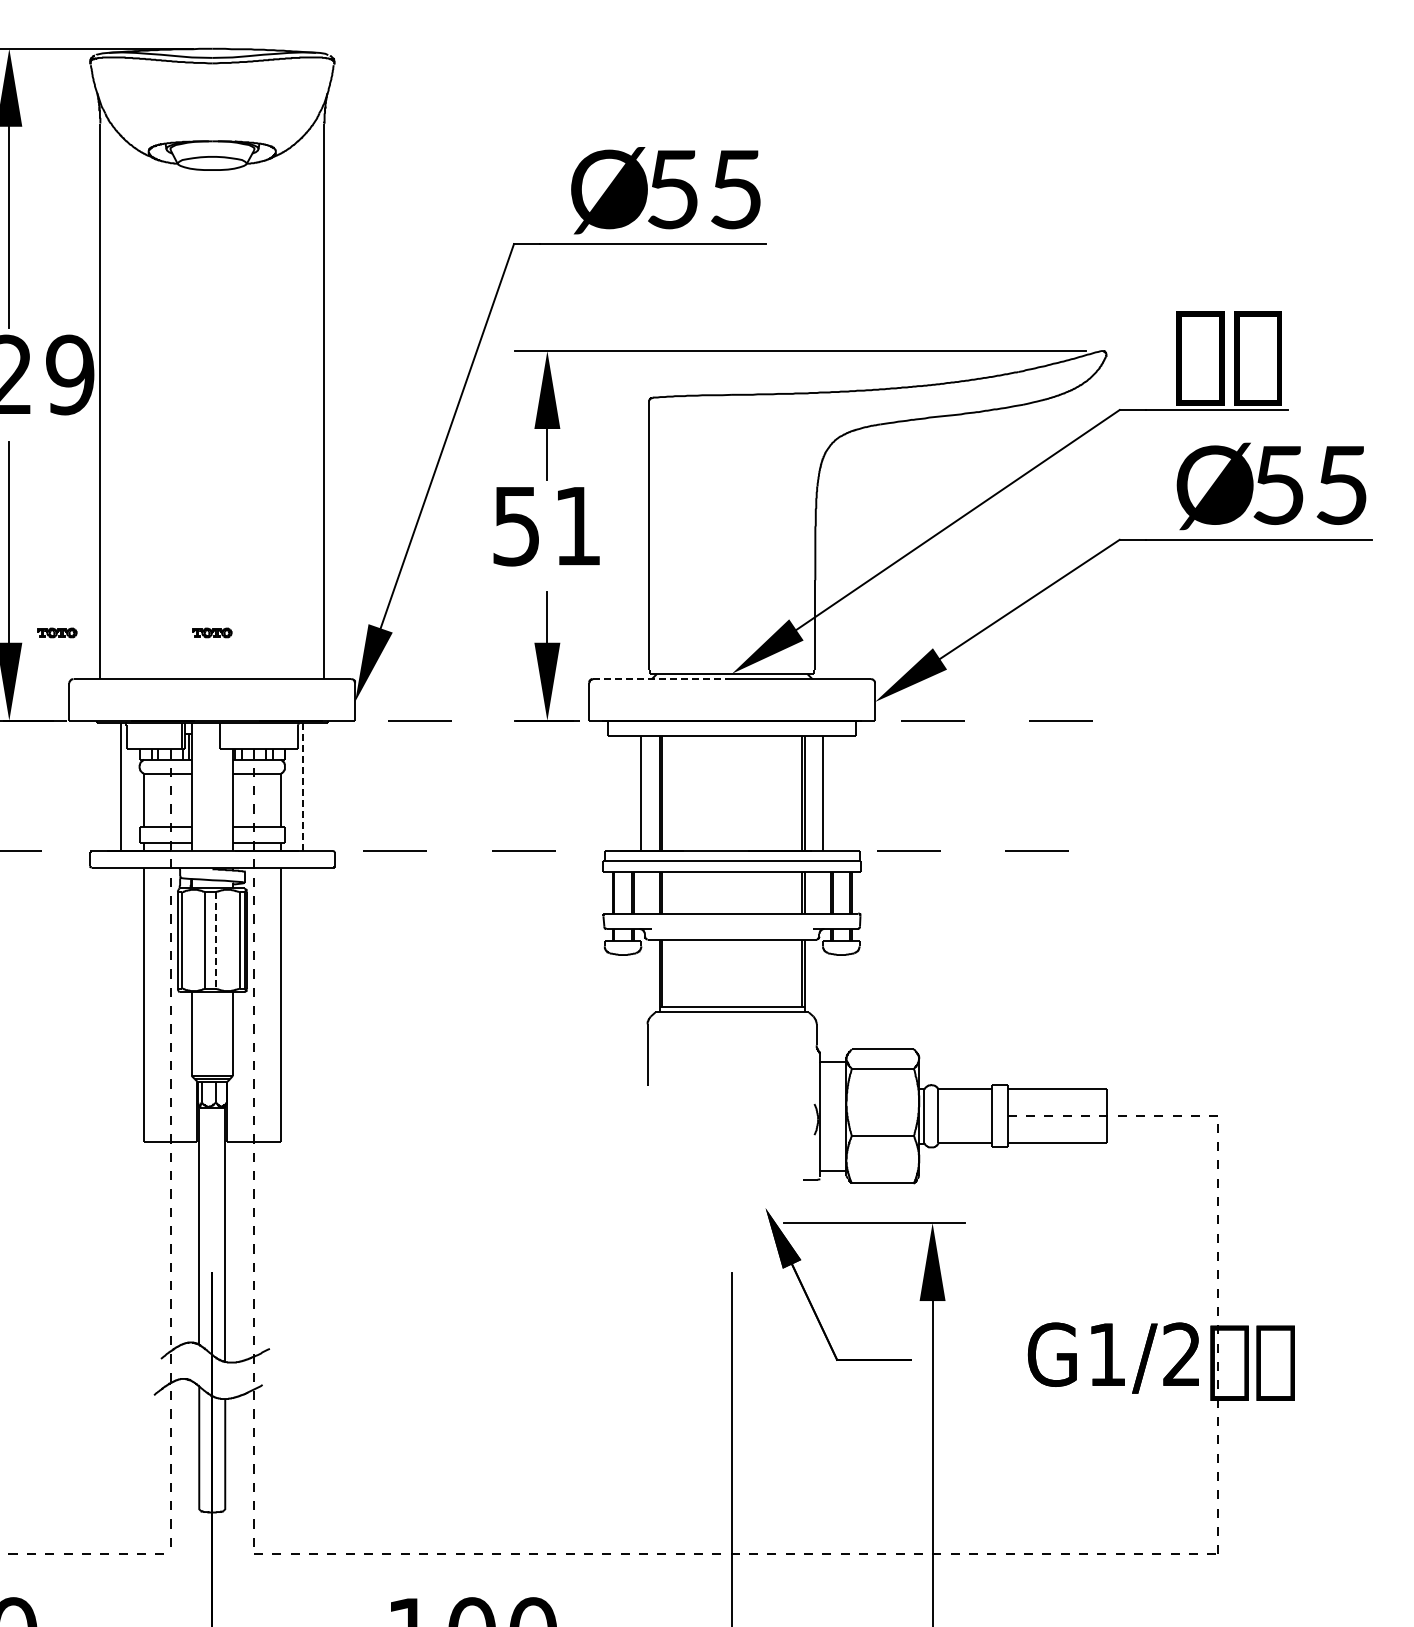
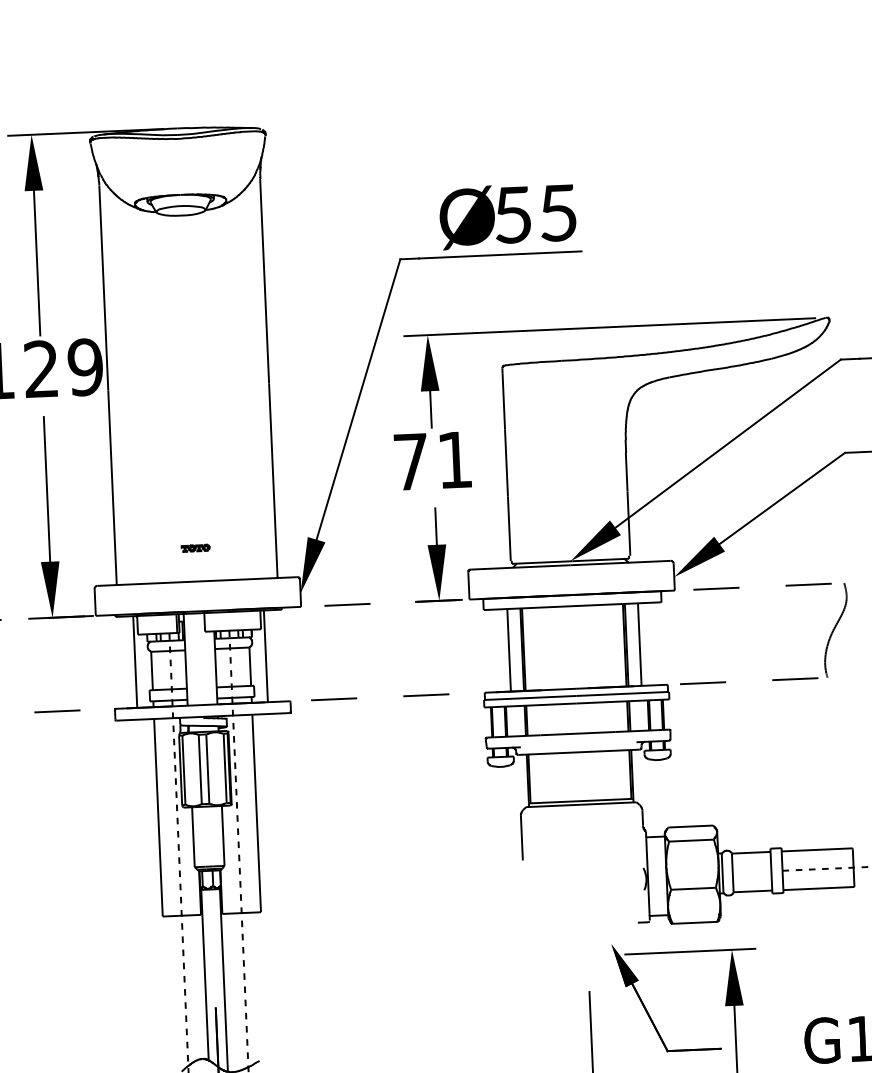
text: (516, 526) -> (411, 462), 51 -> 71
part: (57, 632) -> (84, 552), removed
line: (663, 679) -> (521, 567), dashed -> solid
curve: (1095, 783) -> (835, 628), added
line: (303, 787) -> (266, 656), dashed -> solid
line: (215, 940) -> (207, 769), dashed -> solid

